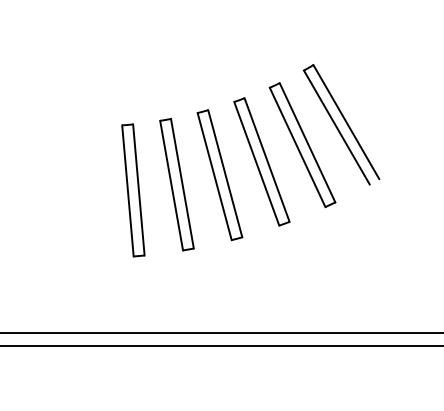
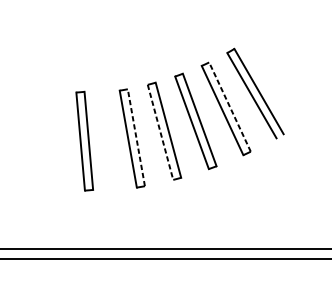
line: (307, 142) -> (229, 106), solid -> dashed
line: (214, 176) -> (160, 132), solid -> dashed
line: (182, 183) -> (136, 137), solid -> dashed
part: (133, 190) -> (84, 141), moved

